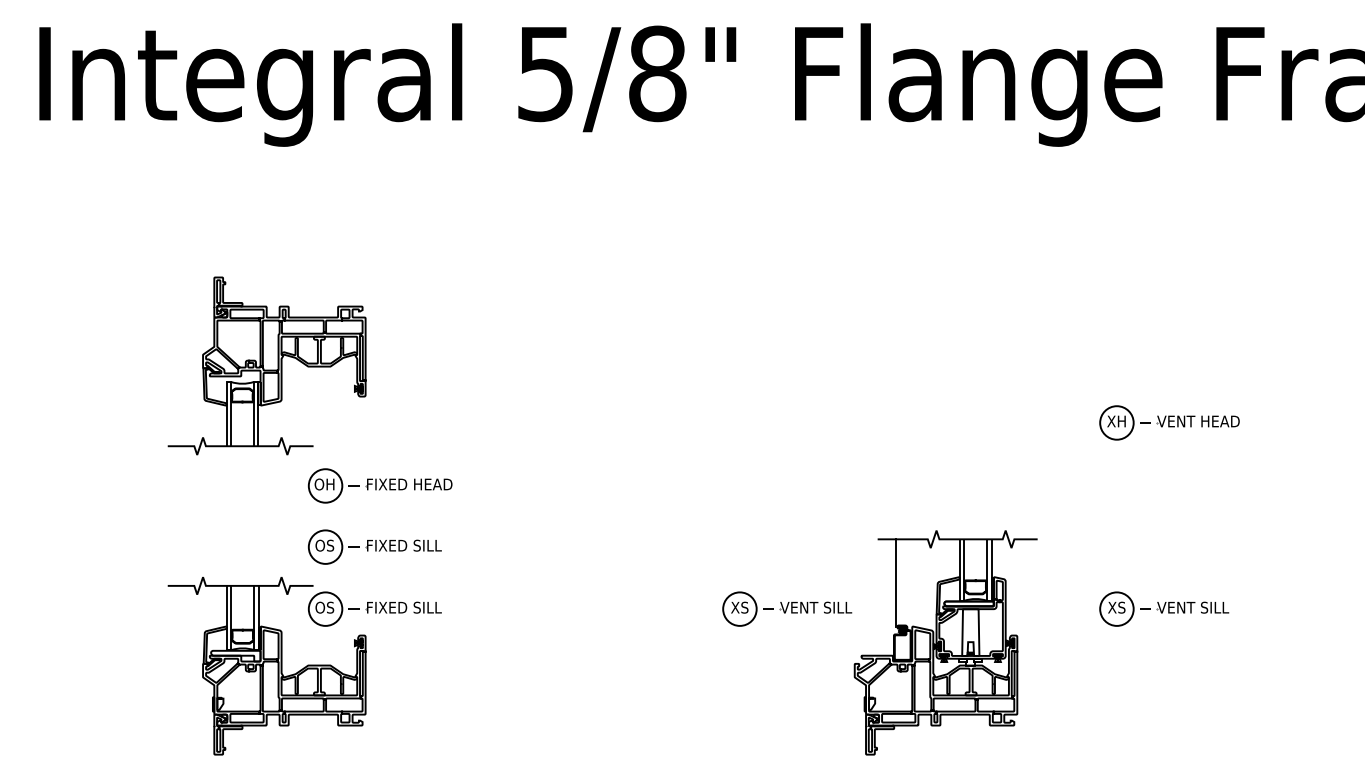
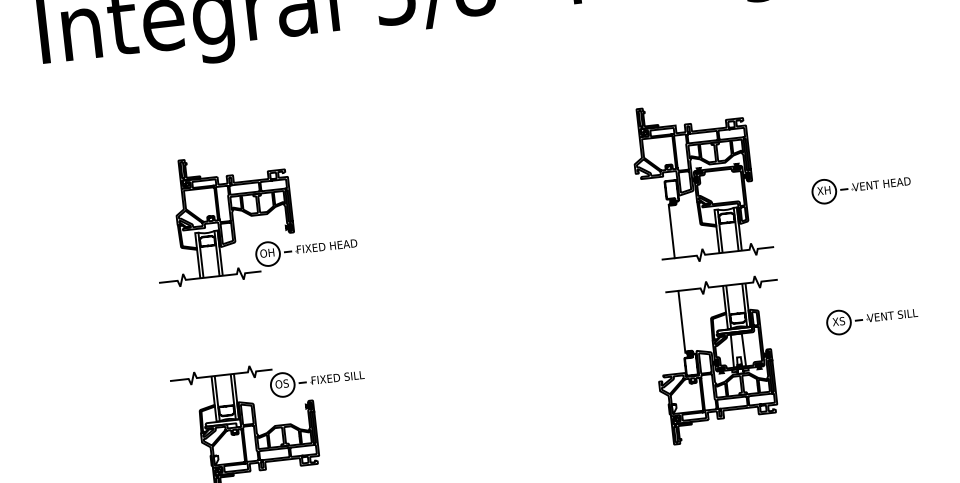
part: (945, 388) -> (701, 181), added
part: (379, 485) -> (305, 249), moved
part: (374, 546) -> (312, 337), removed
part: (787, 608) -> (607, 348), removed

